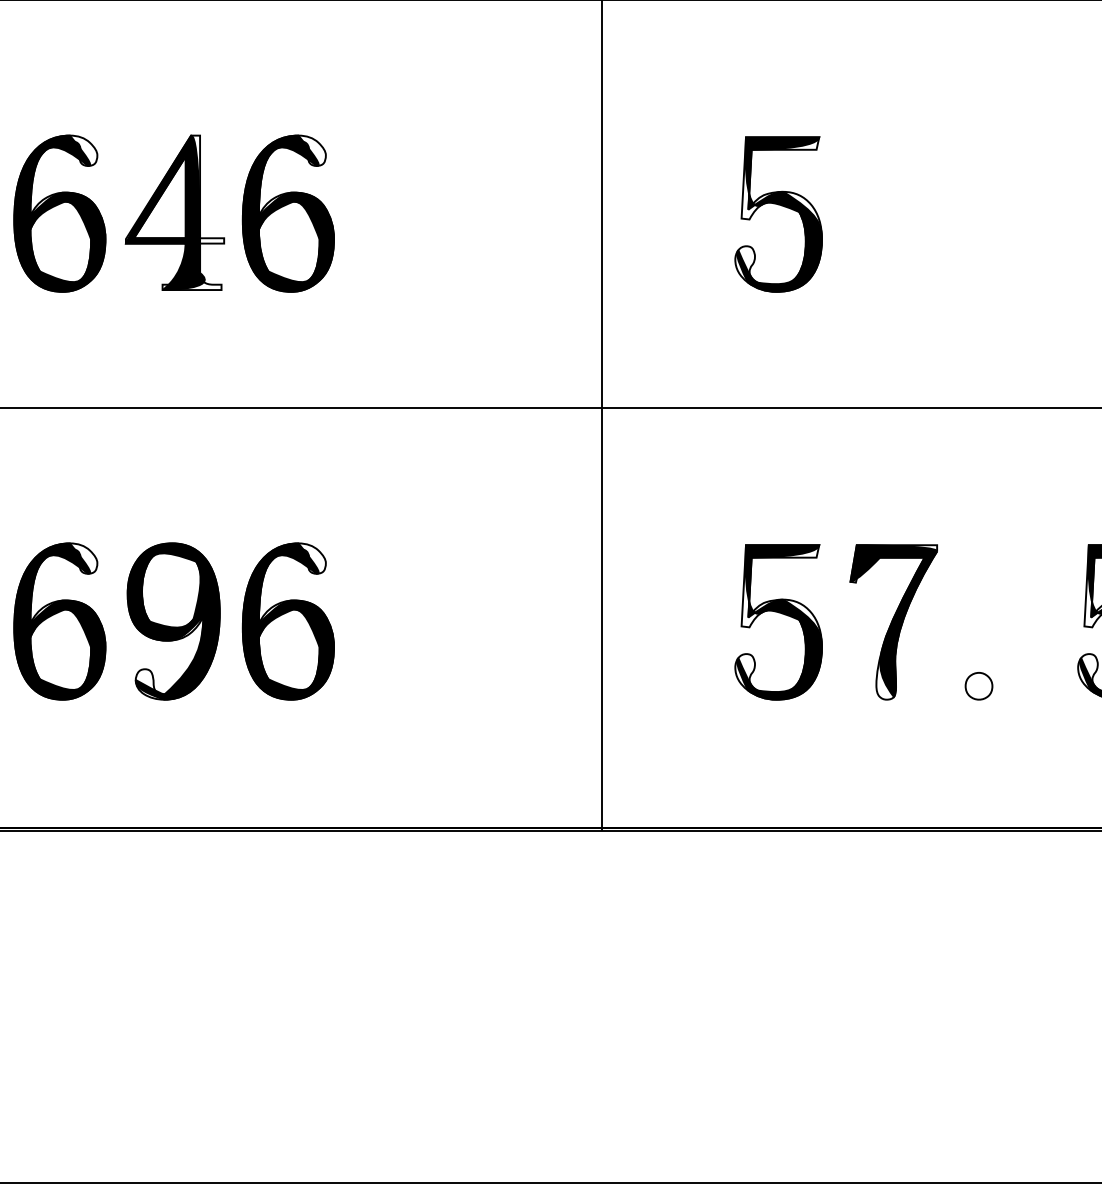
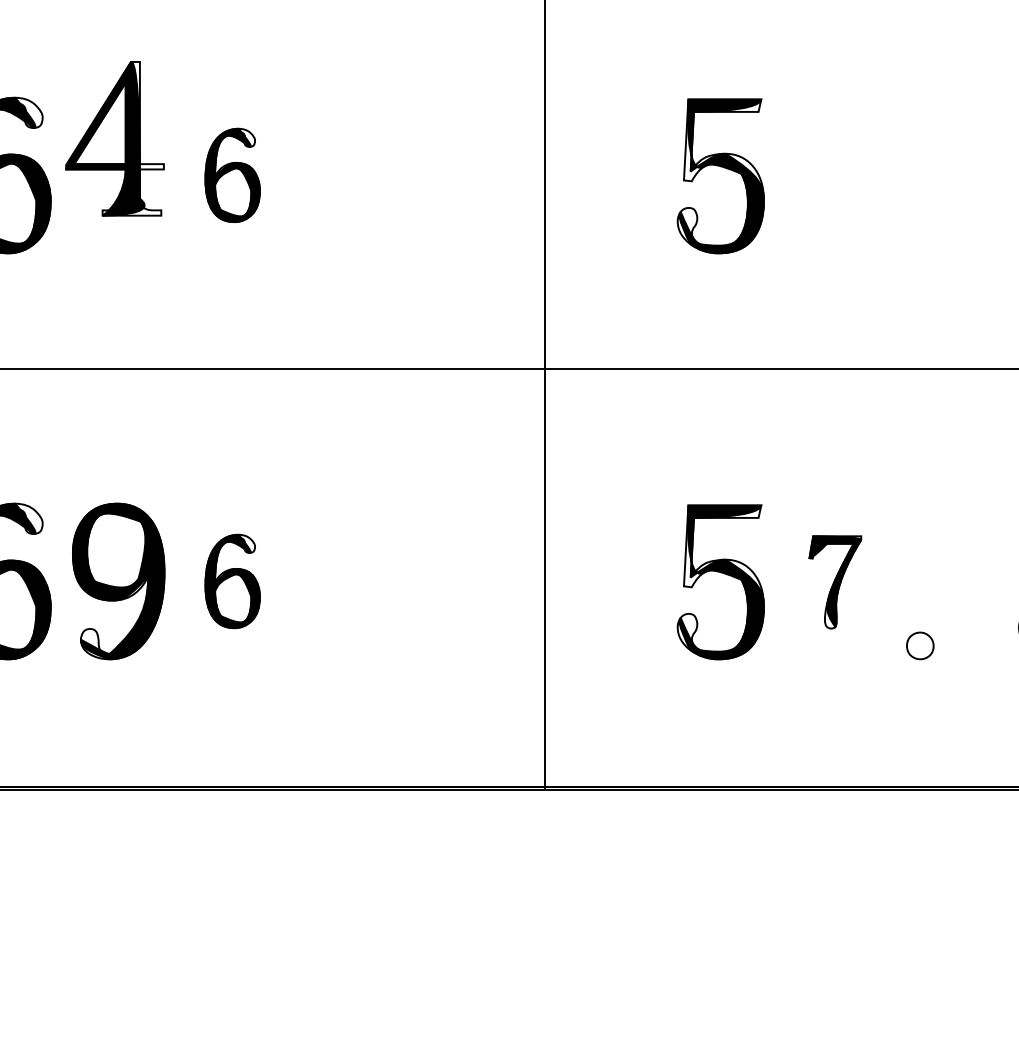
part: (174, 212) -> (114, 138), moved
part: (287, 213) -> (231, 175), size x0.6
part: (287, 621) -> (231, 581), size x0.6
part: (893, 622) -> (835, 582), size x0.6

